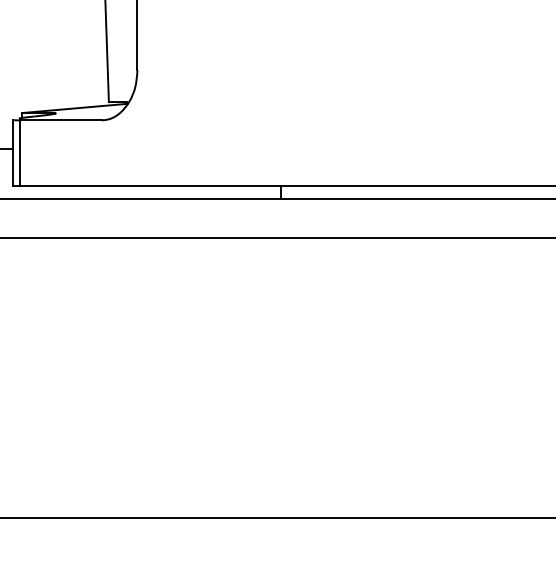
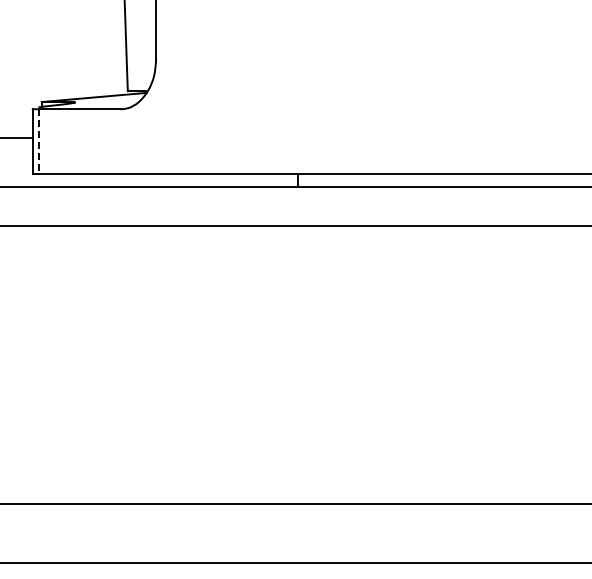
line: (19, 153) -> (39, 142), solid -> dashed

